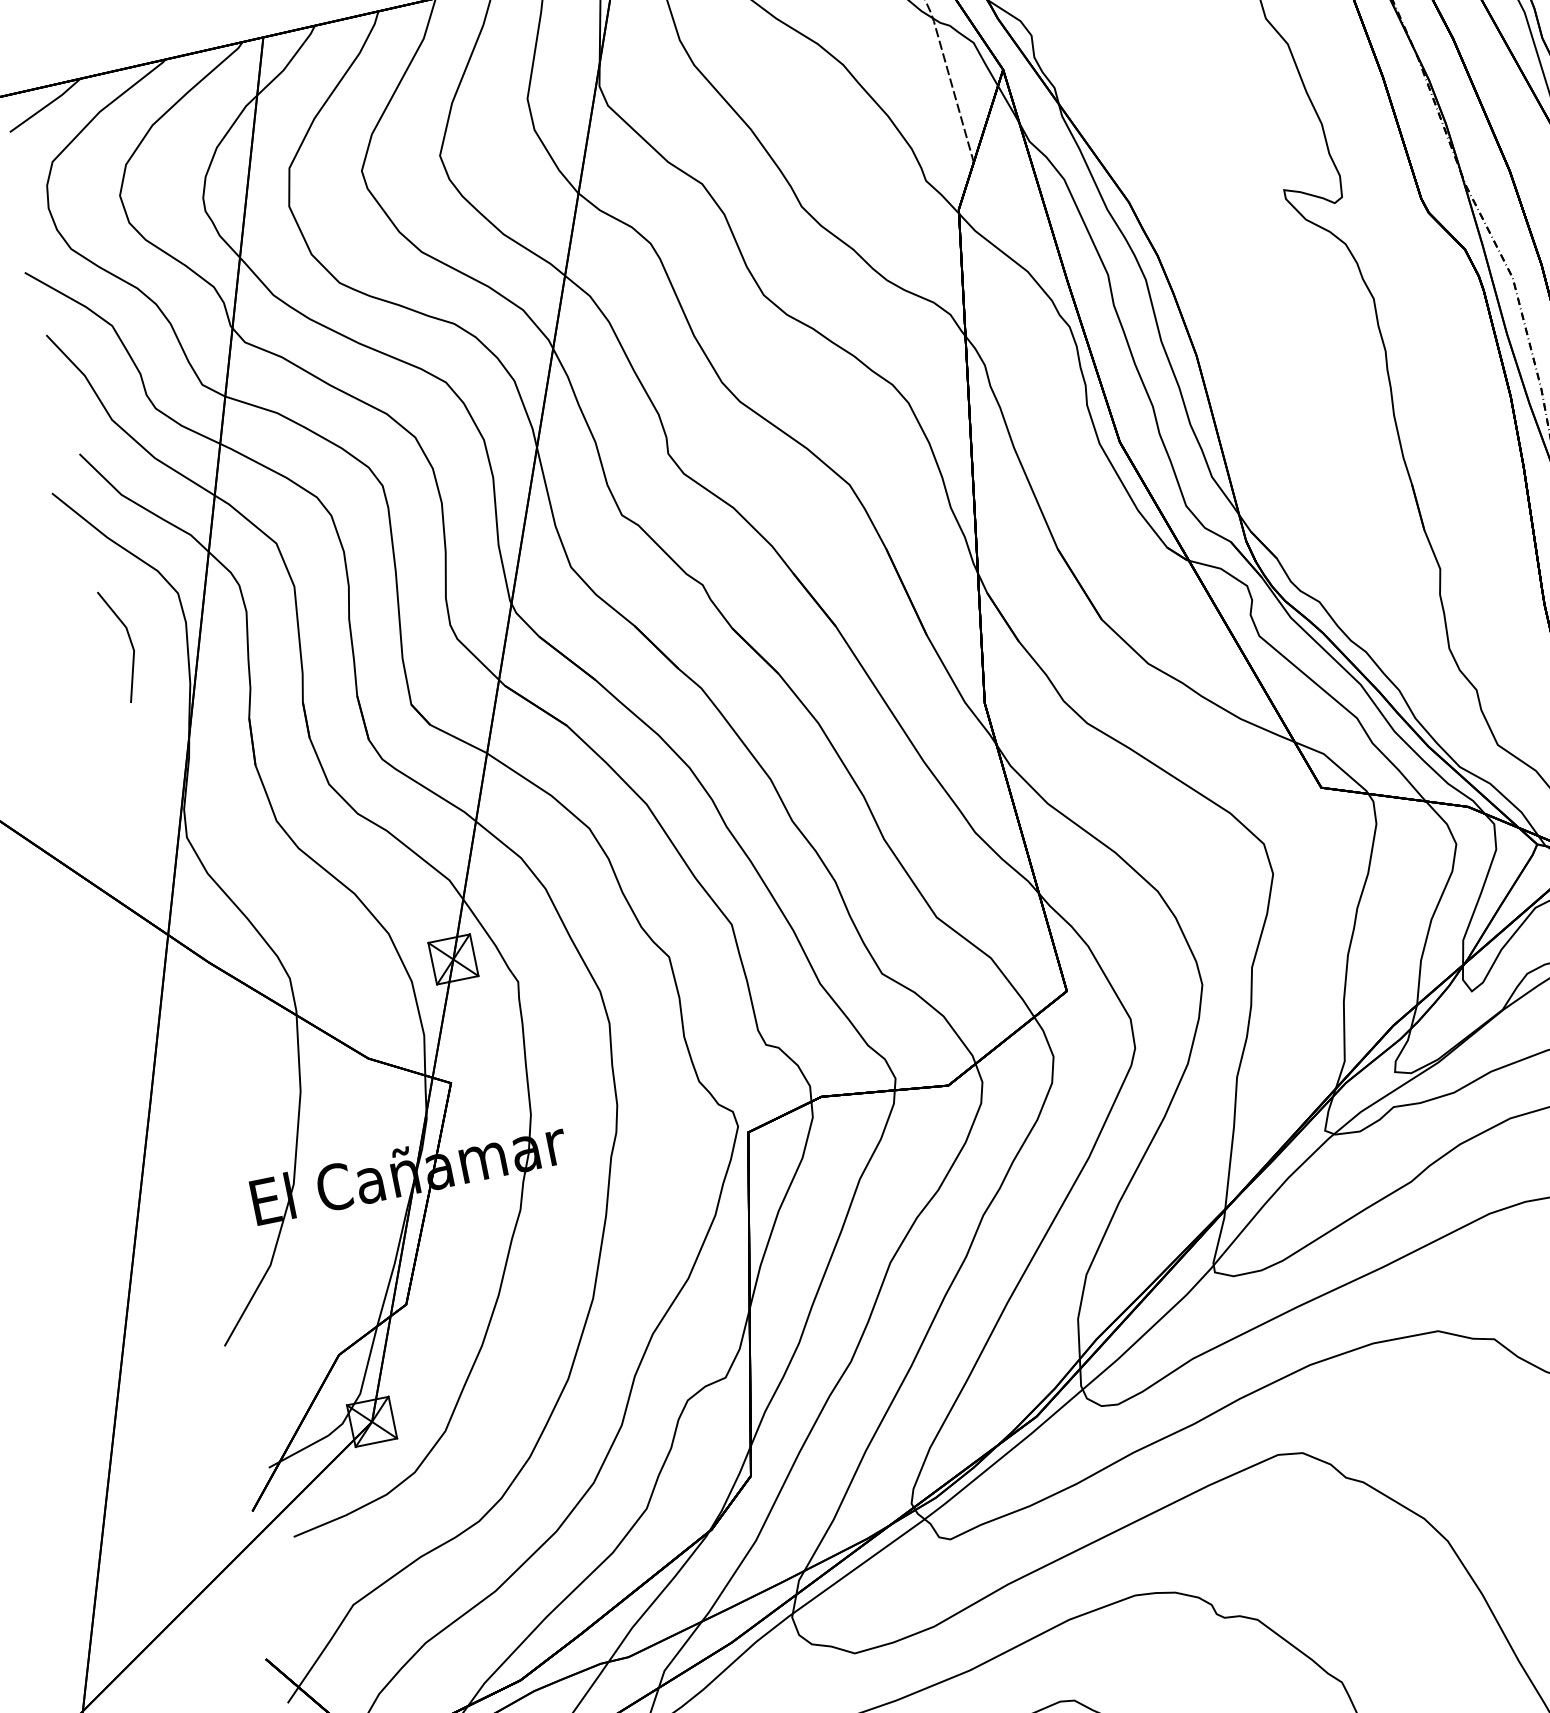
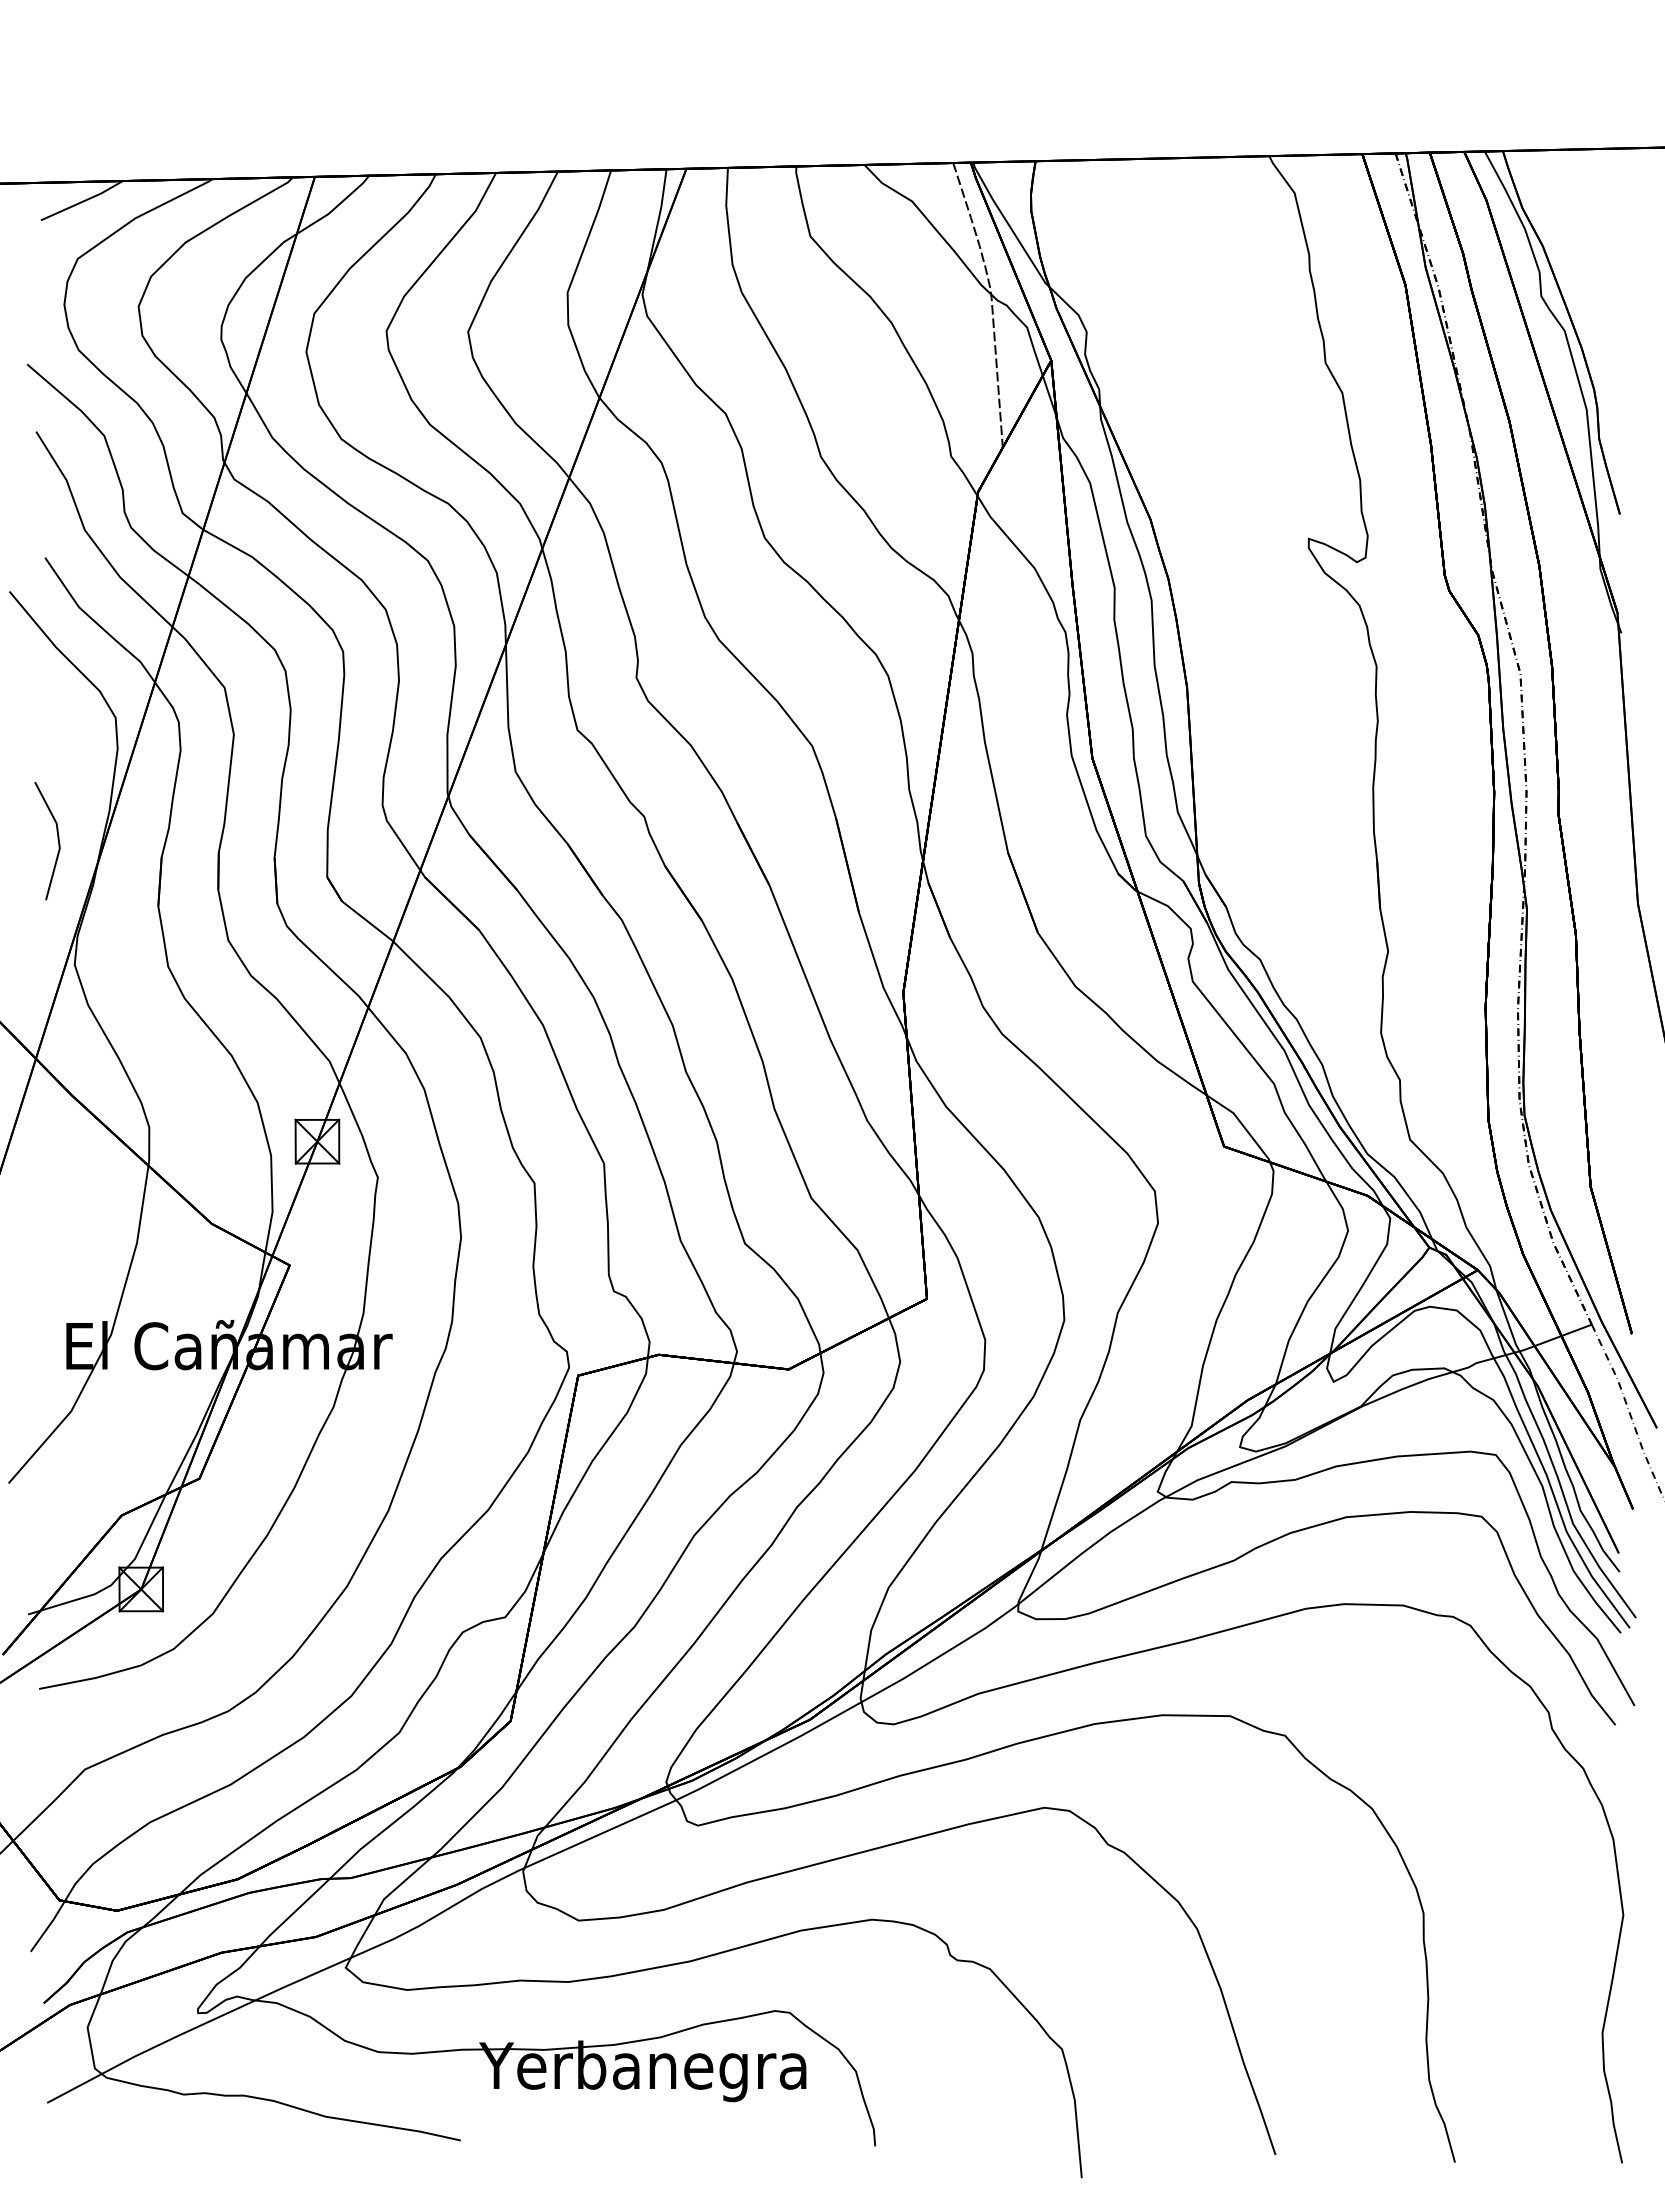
line: (130, 642) -> (57, 839), moved

